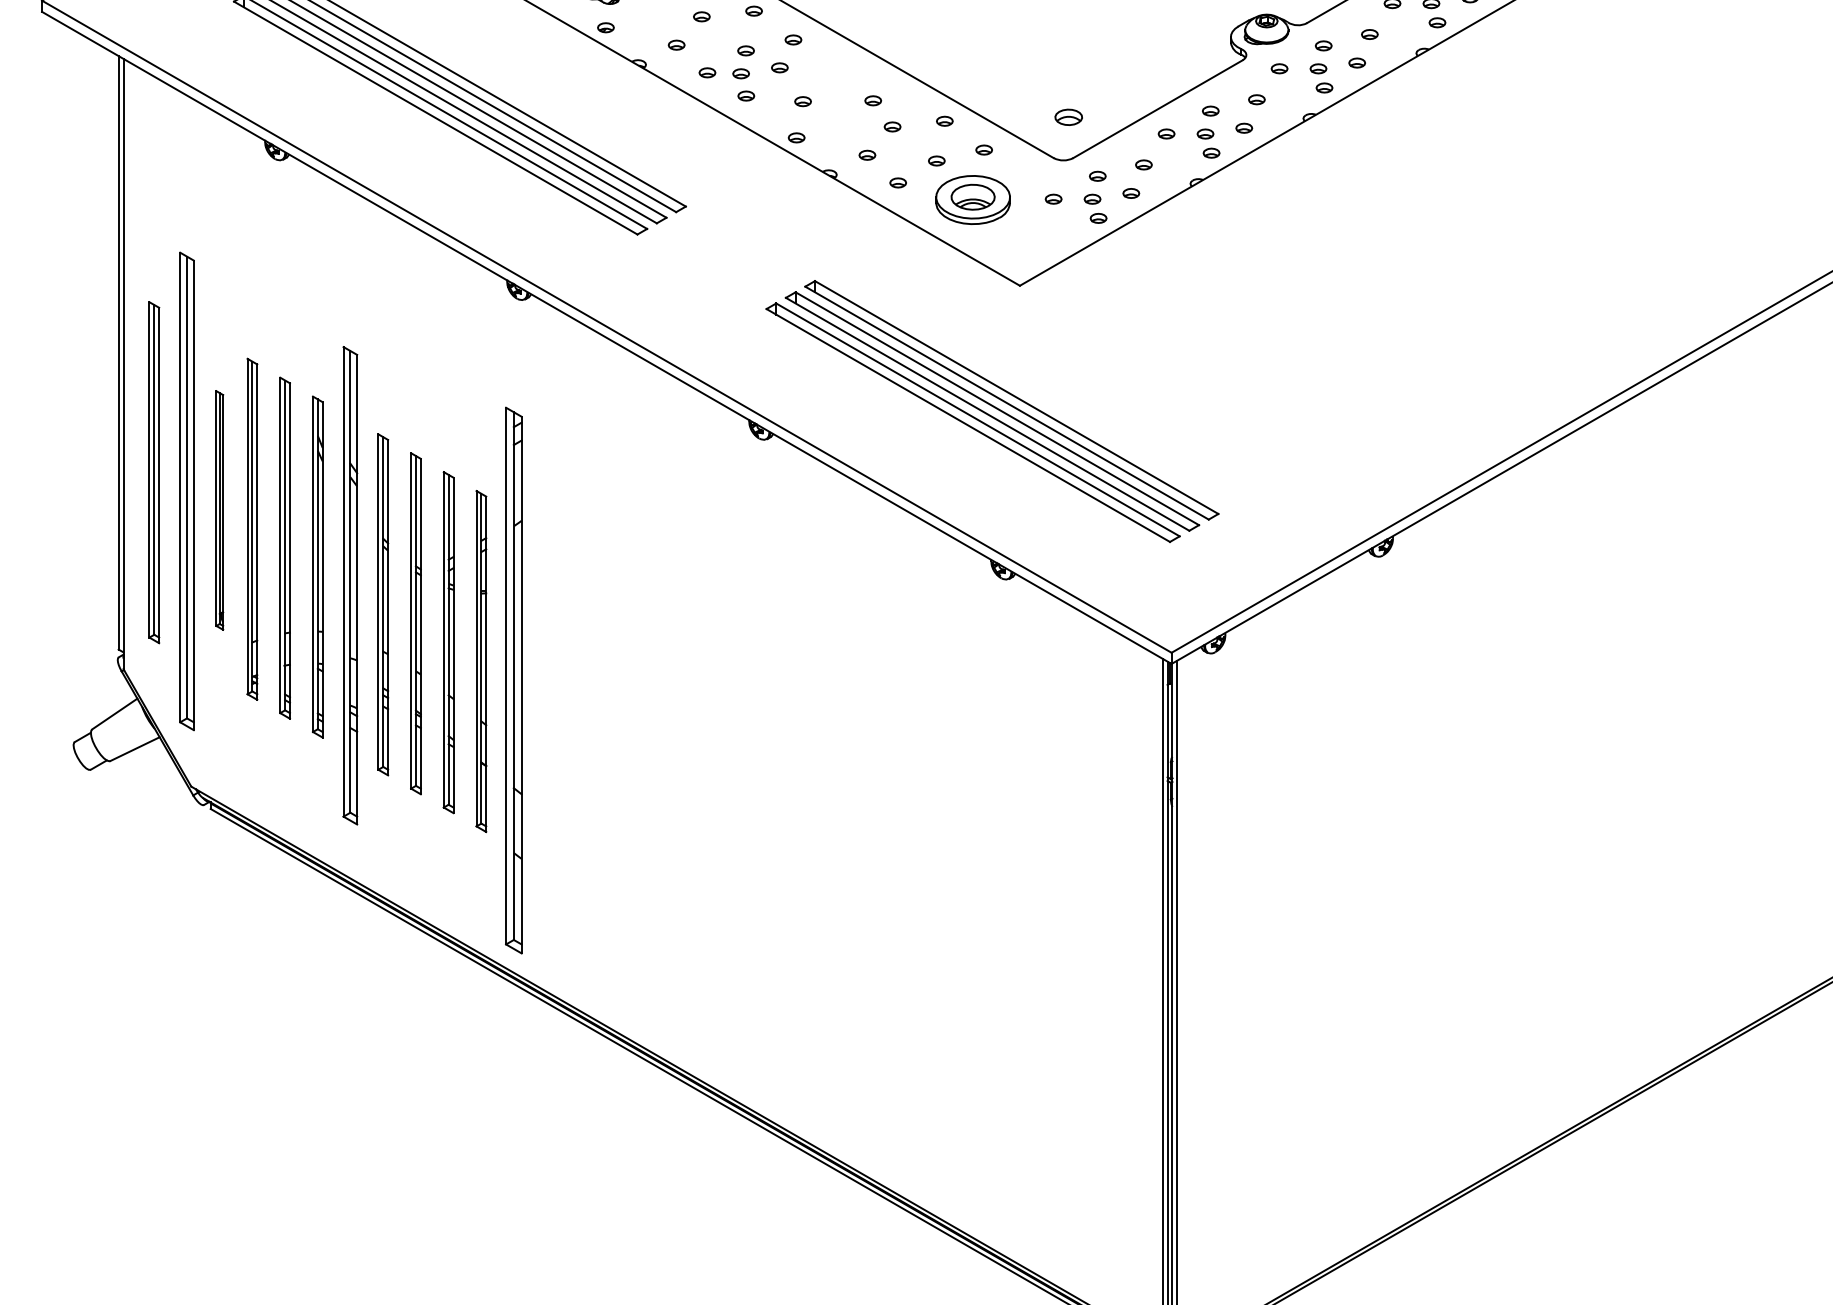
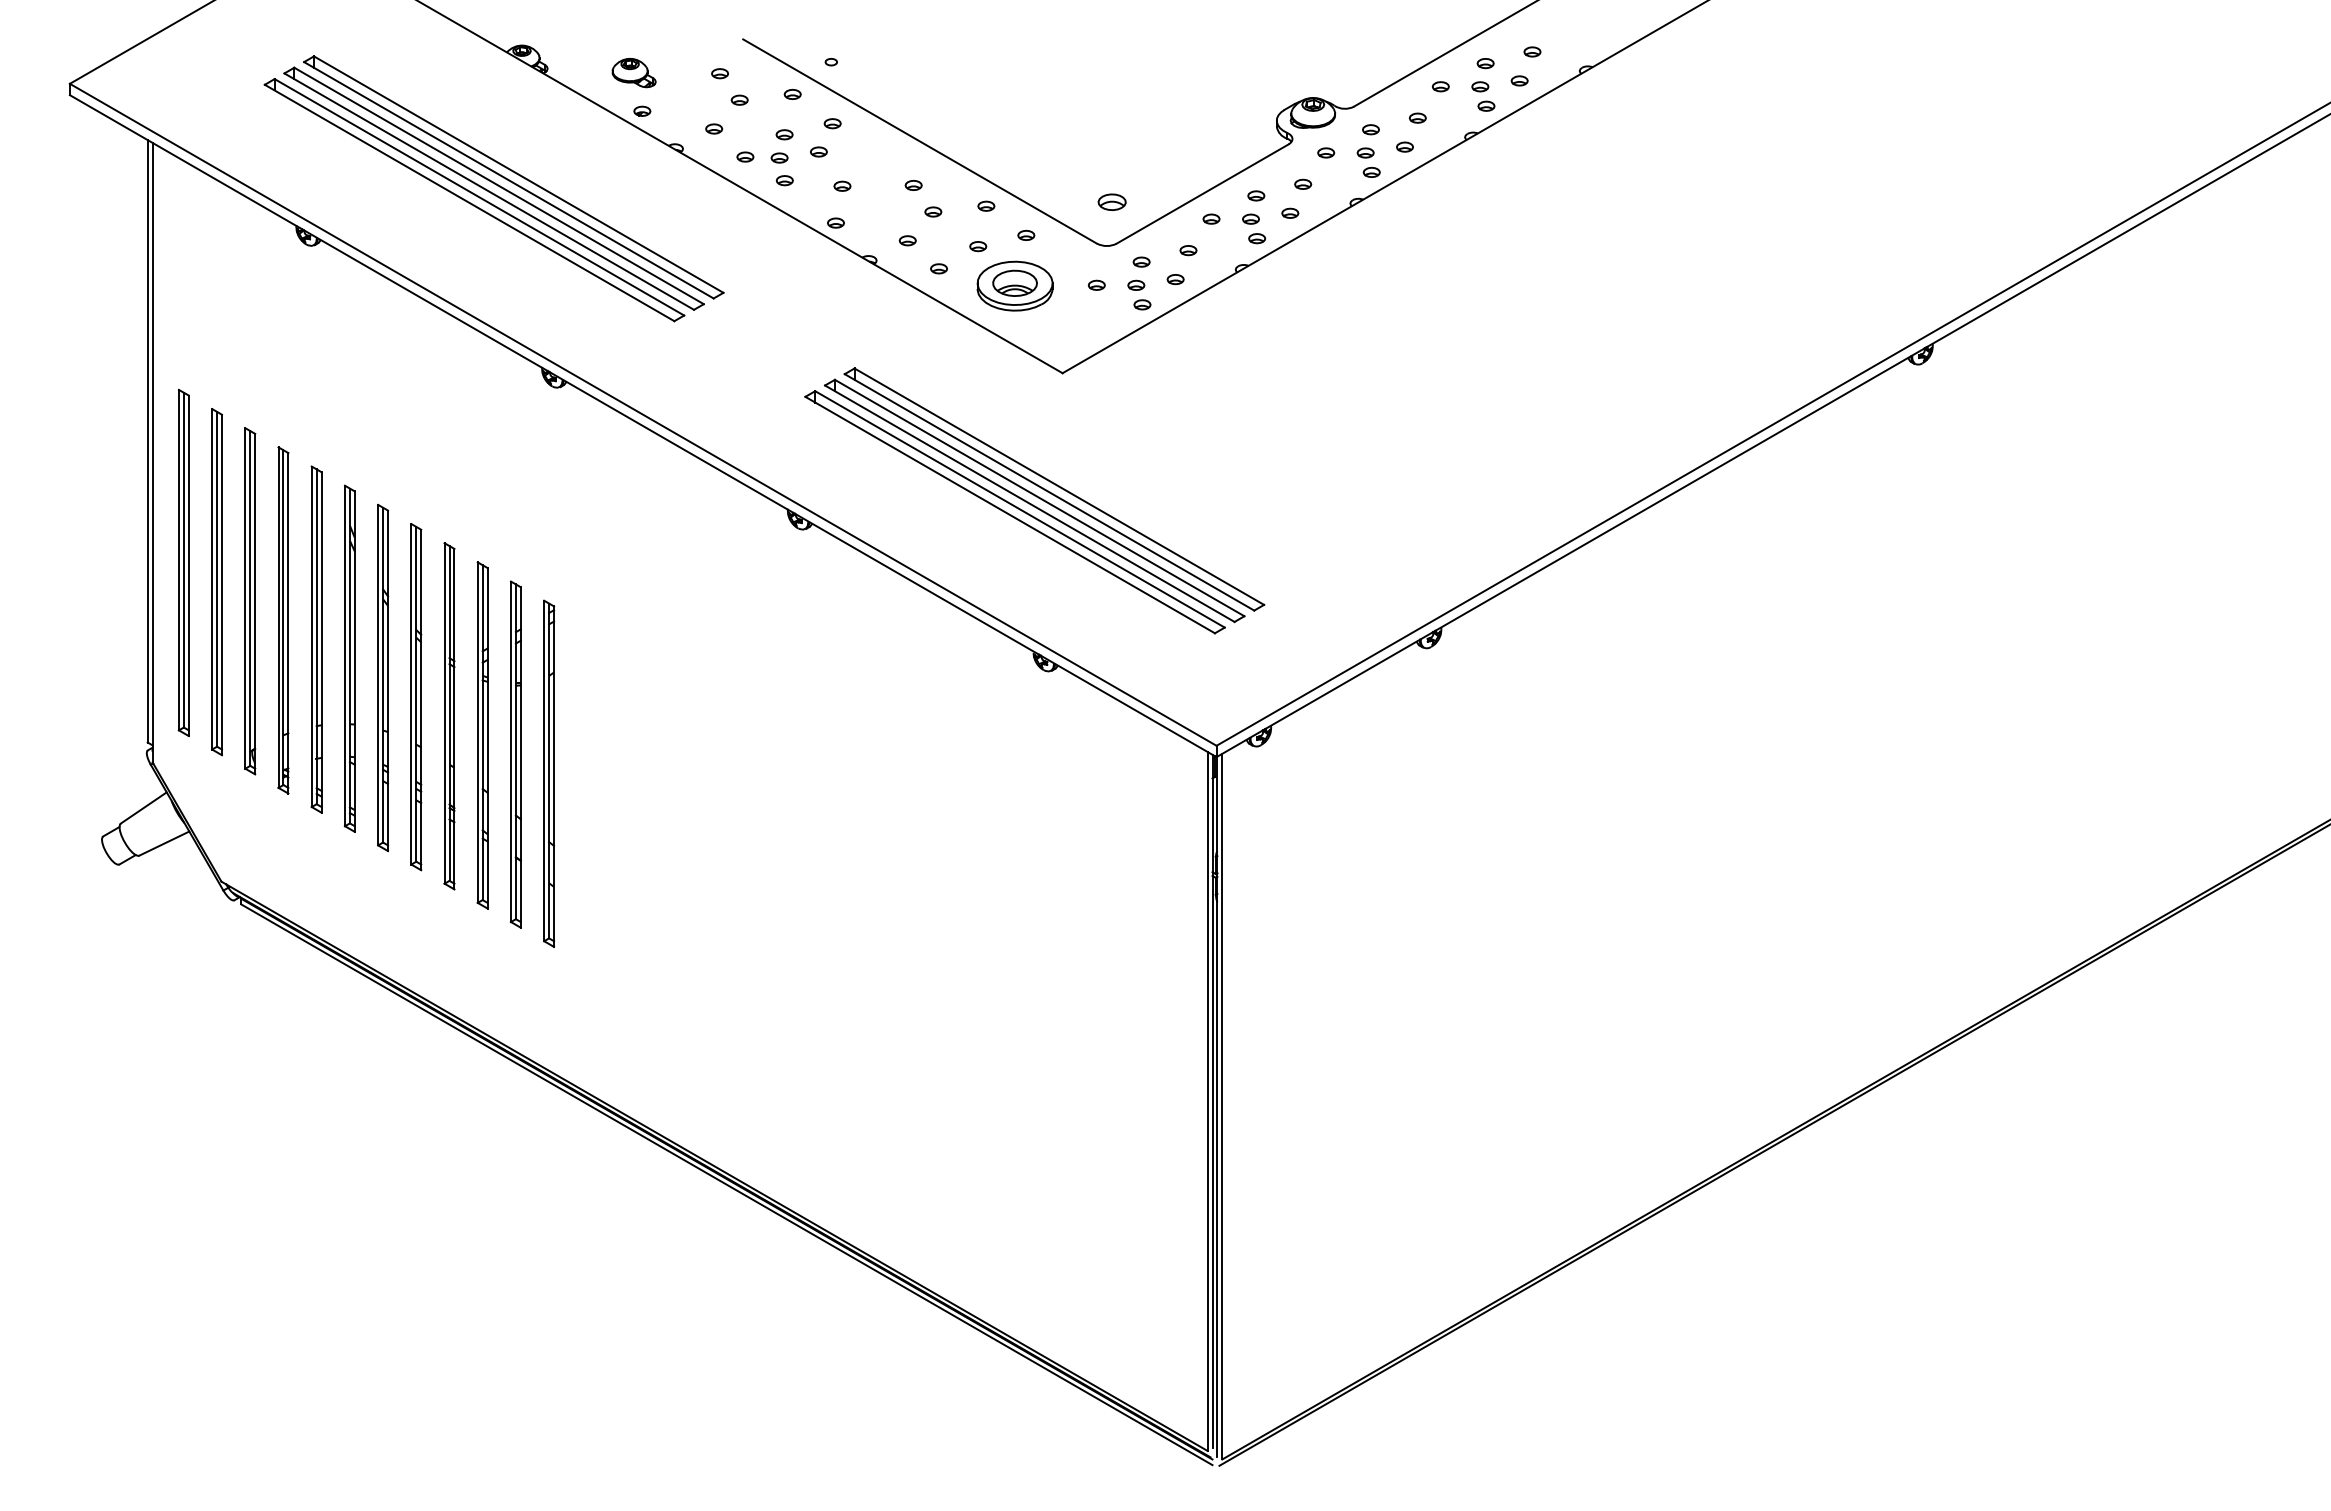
part: (186, 491) -> (216, 582), size x0.71
part: (219, 510) -> (250, 601), size x1.43
part: (350, 586) -> (383, 678), size x0.71
part: (514, 680) -> (549, 773), size x0.62

